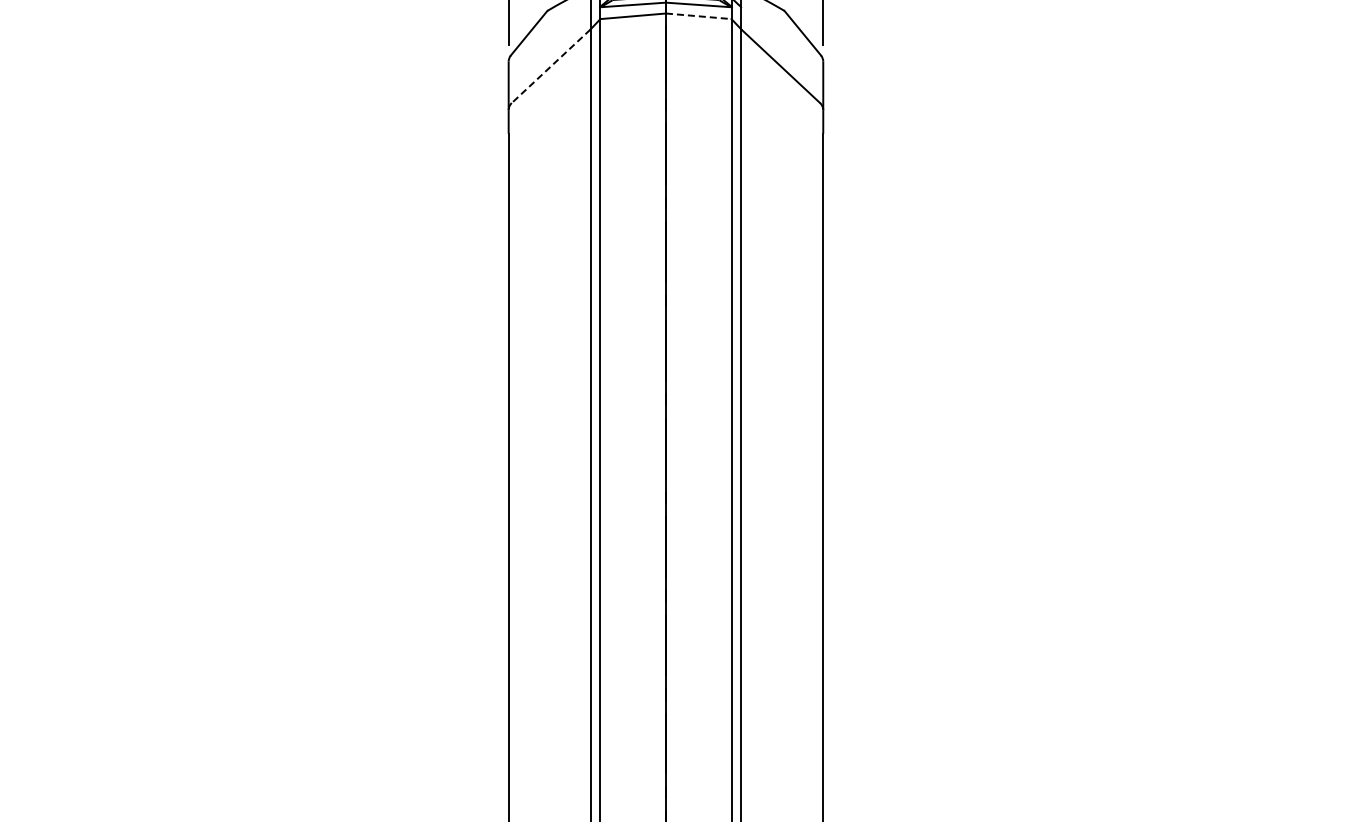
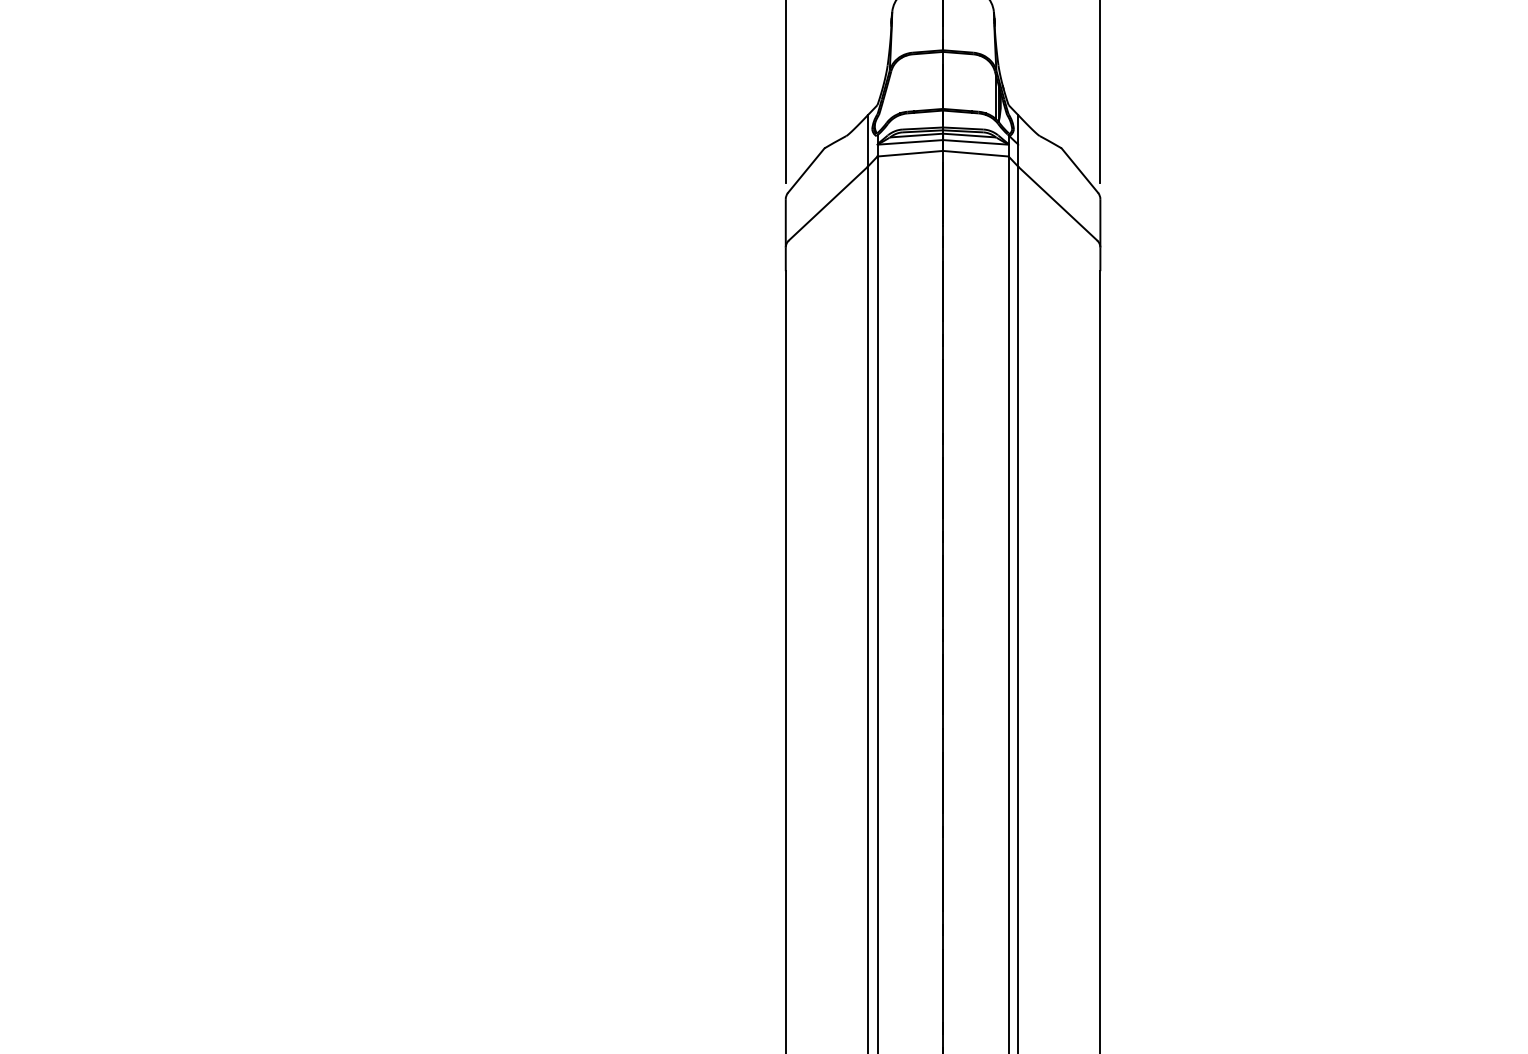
line: (698, 16) -> (975, 153), dashed -> solid
line: (551, 66) -> (828, 203), dashed -> solid

